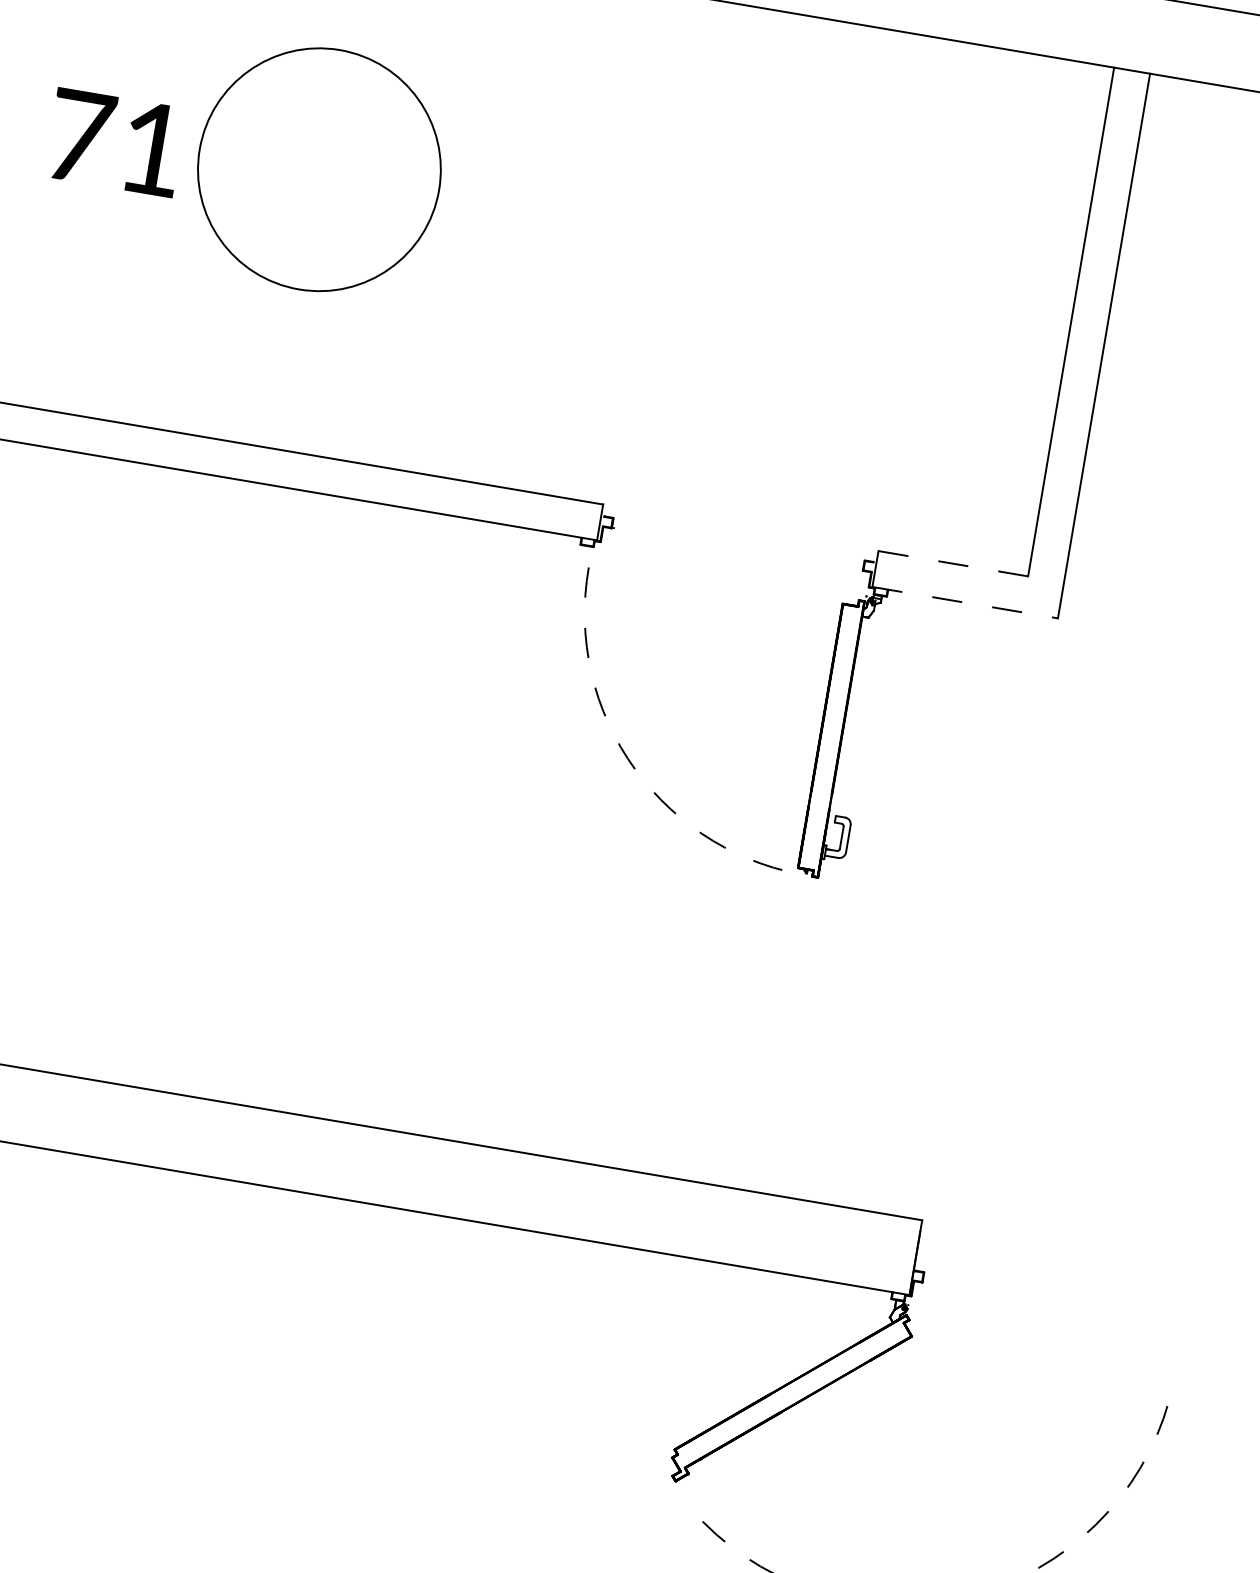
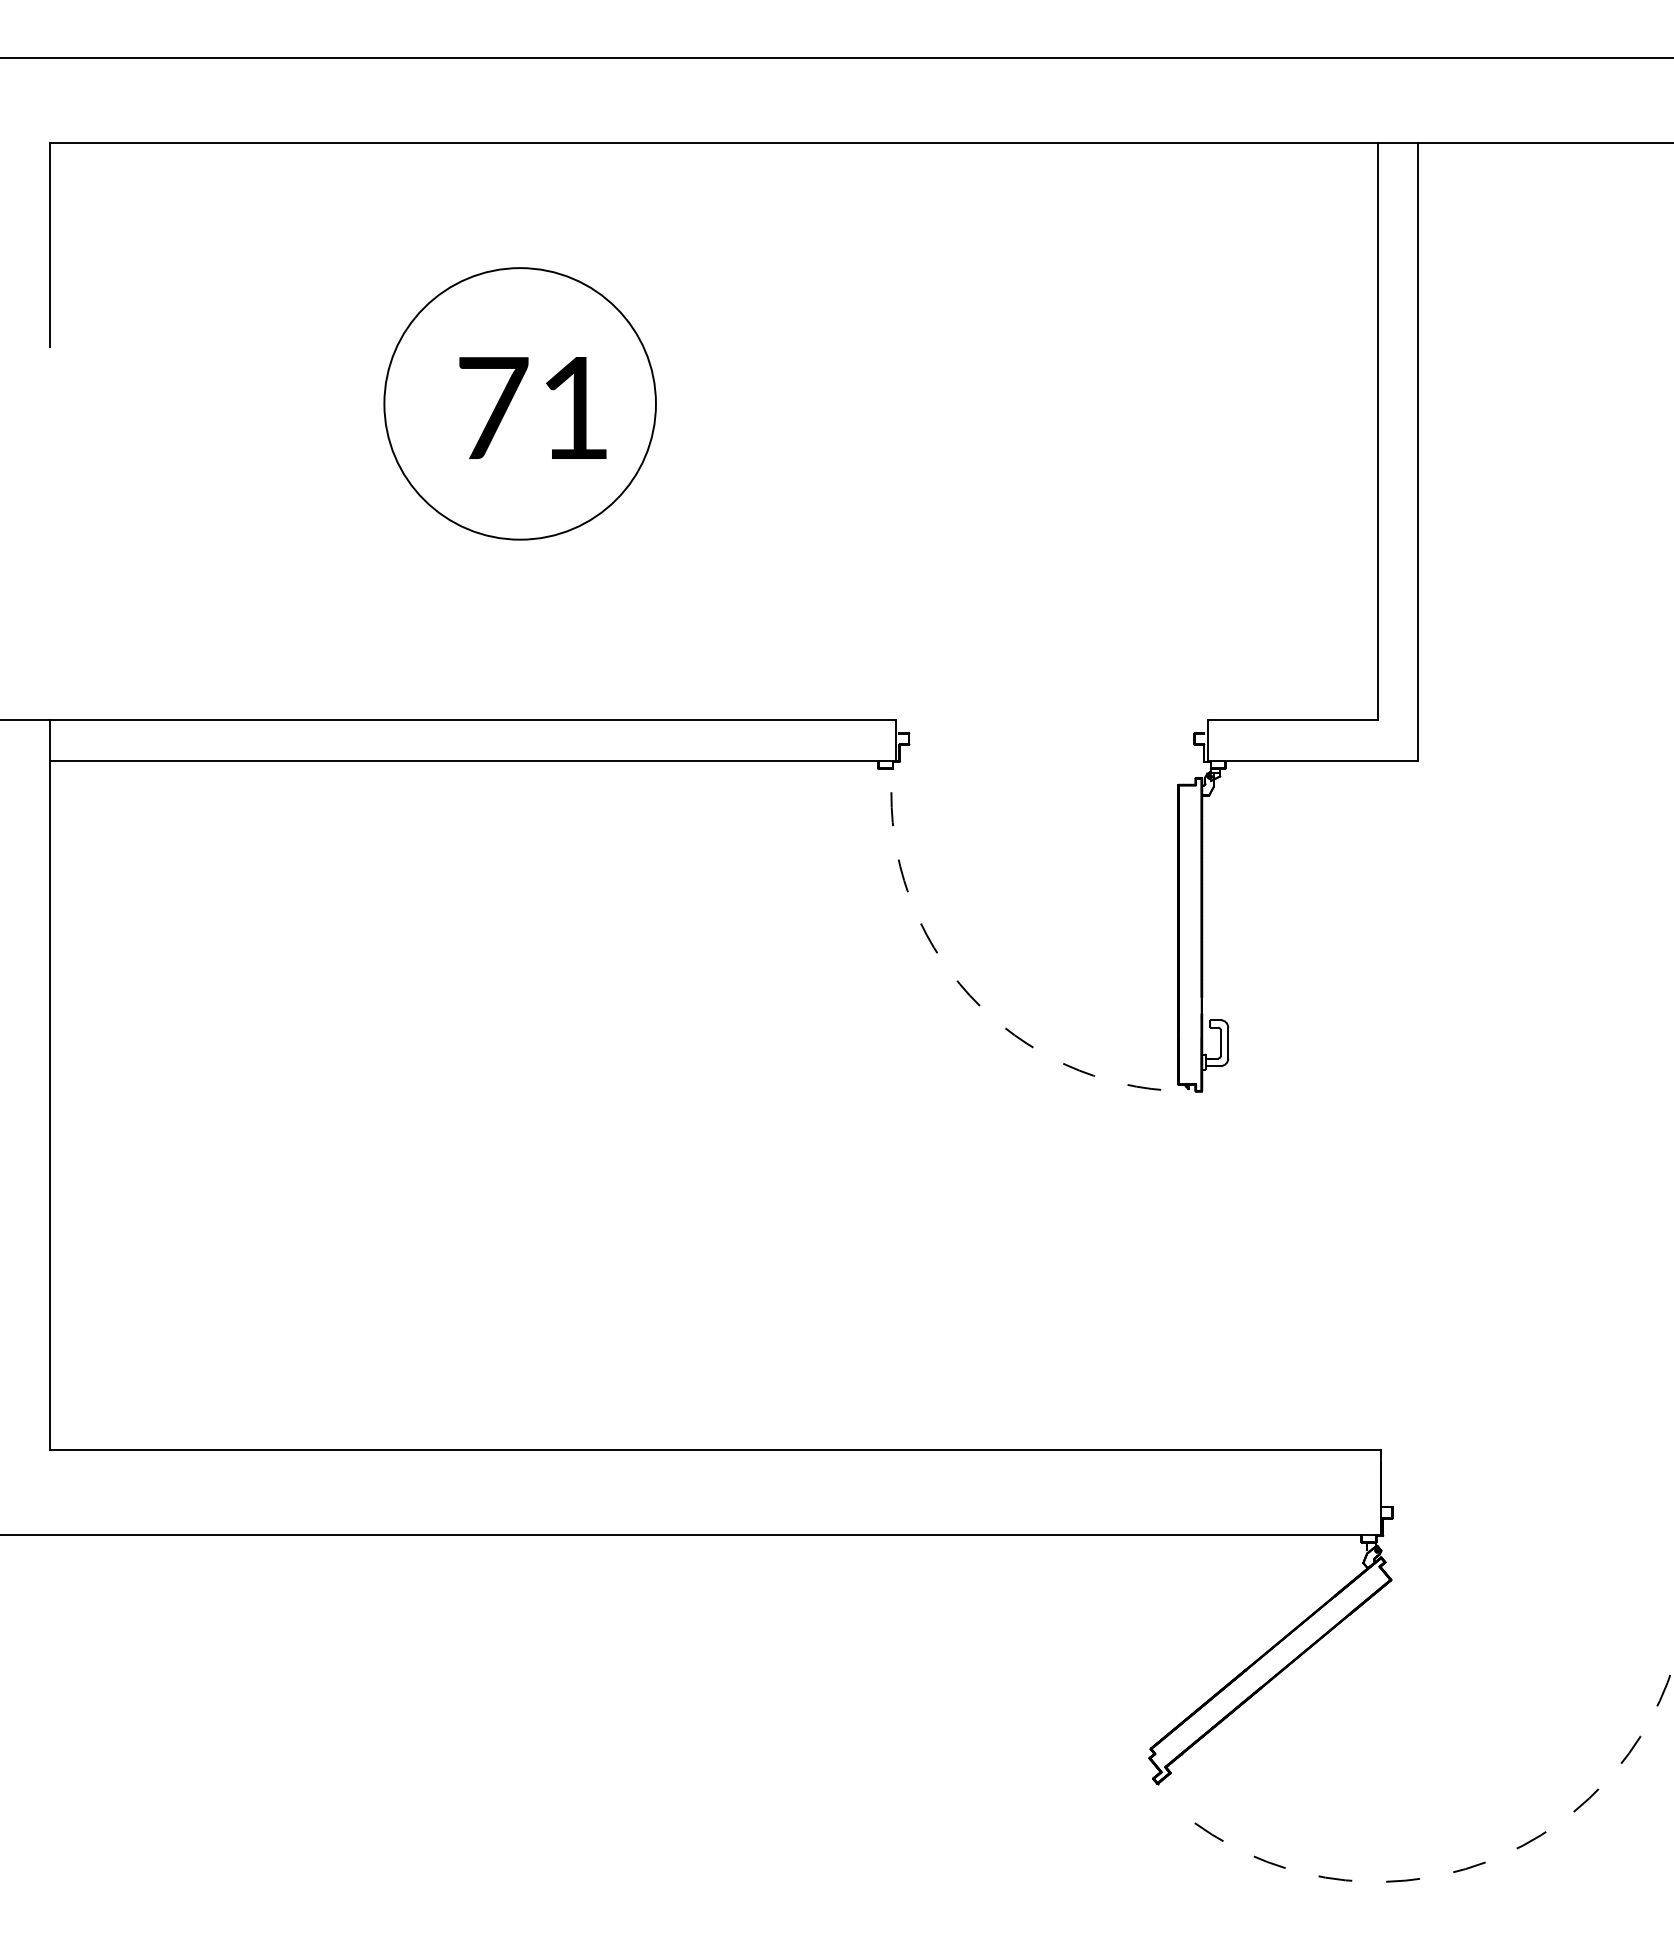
text: (114, 142) -> (532, 407), moved
line: (953, 564) -> (1292, 720), dashed -> solid
line: (965, 602) -> (1313, 760), dashed -> solid

